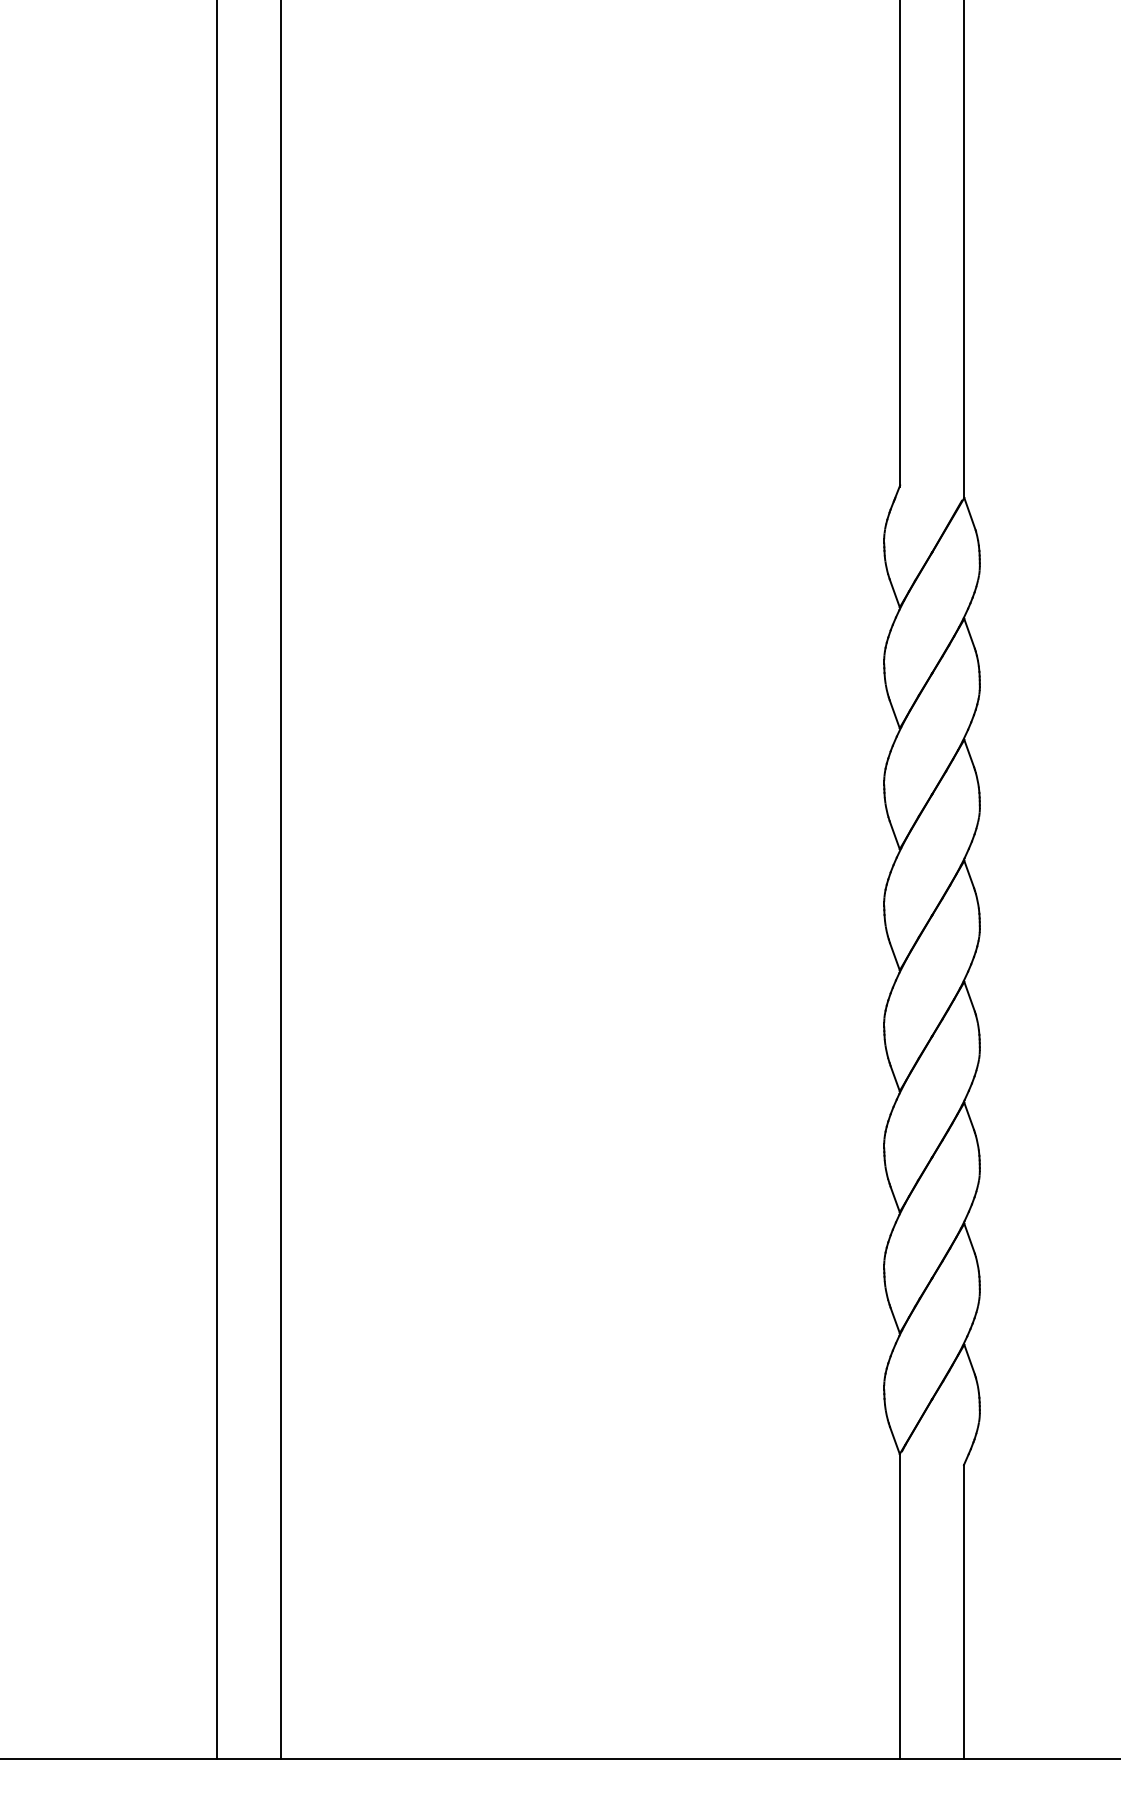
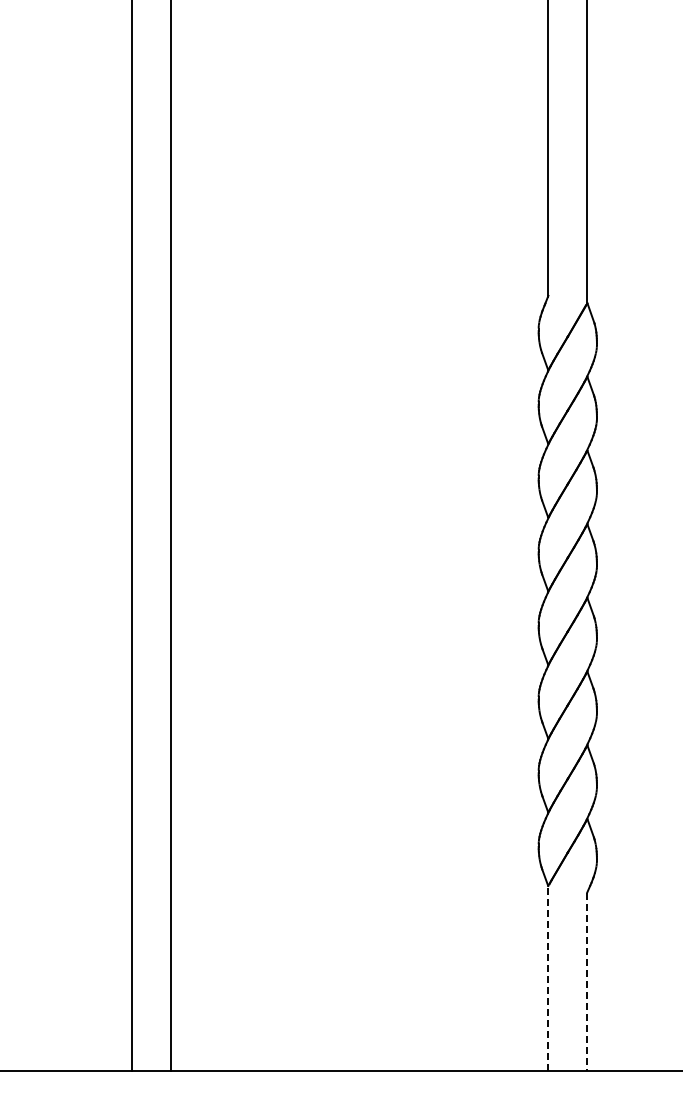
line: (900, 1606) -> (548, 978), solid -> dashed
line: (964, 1612) -> (587, 982), solid -> dashed

